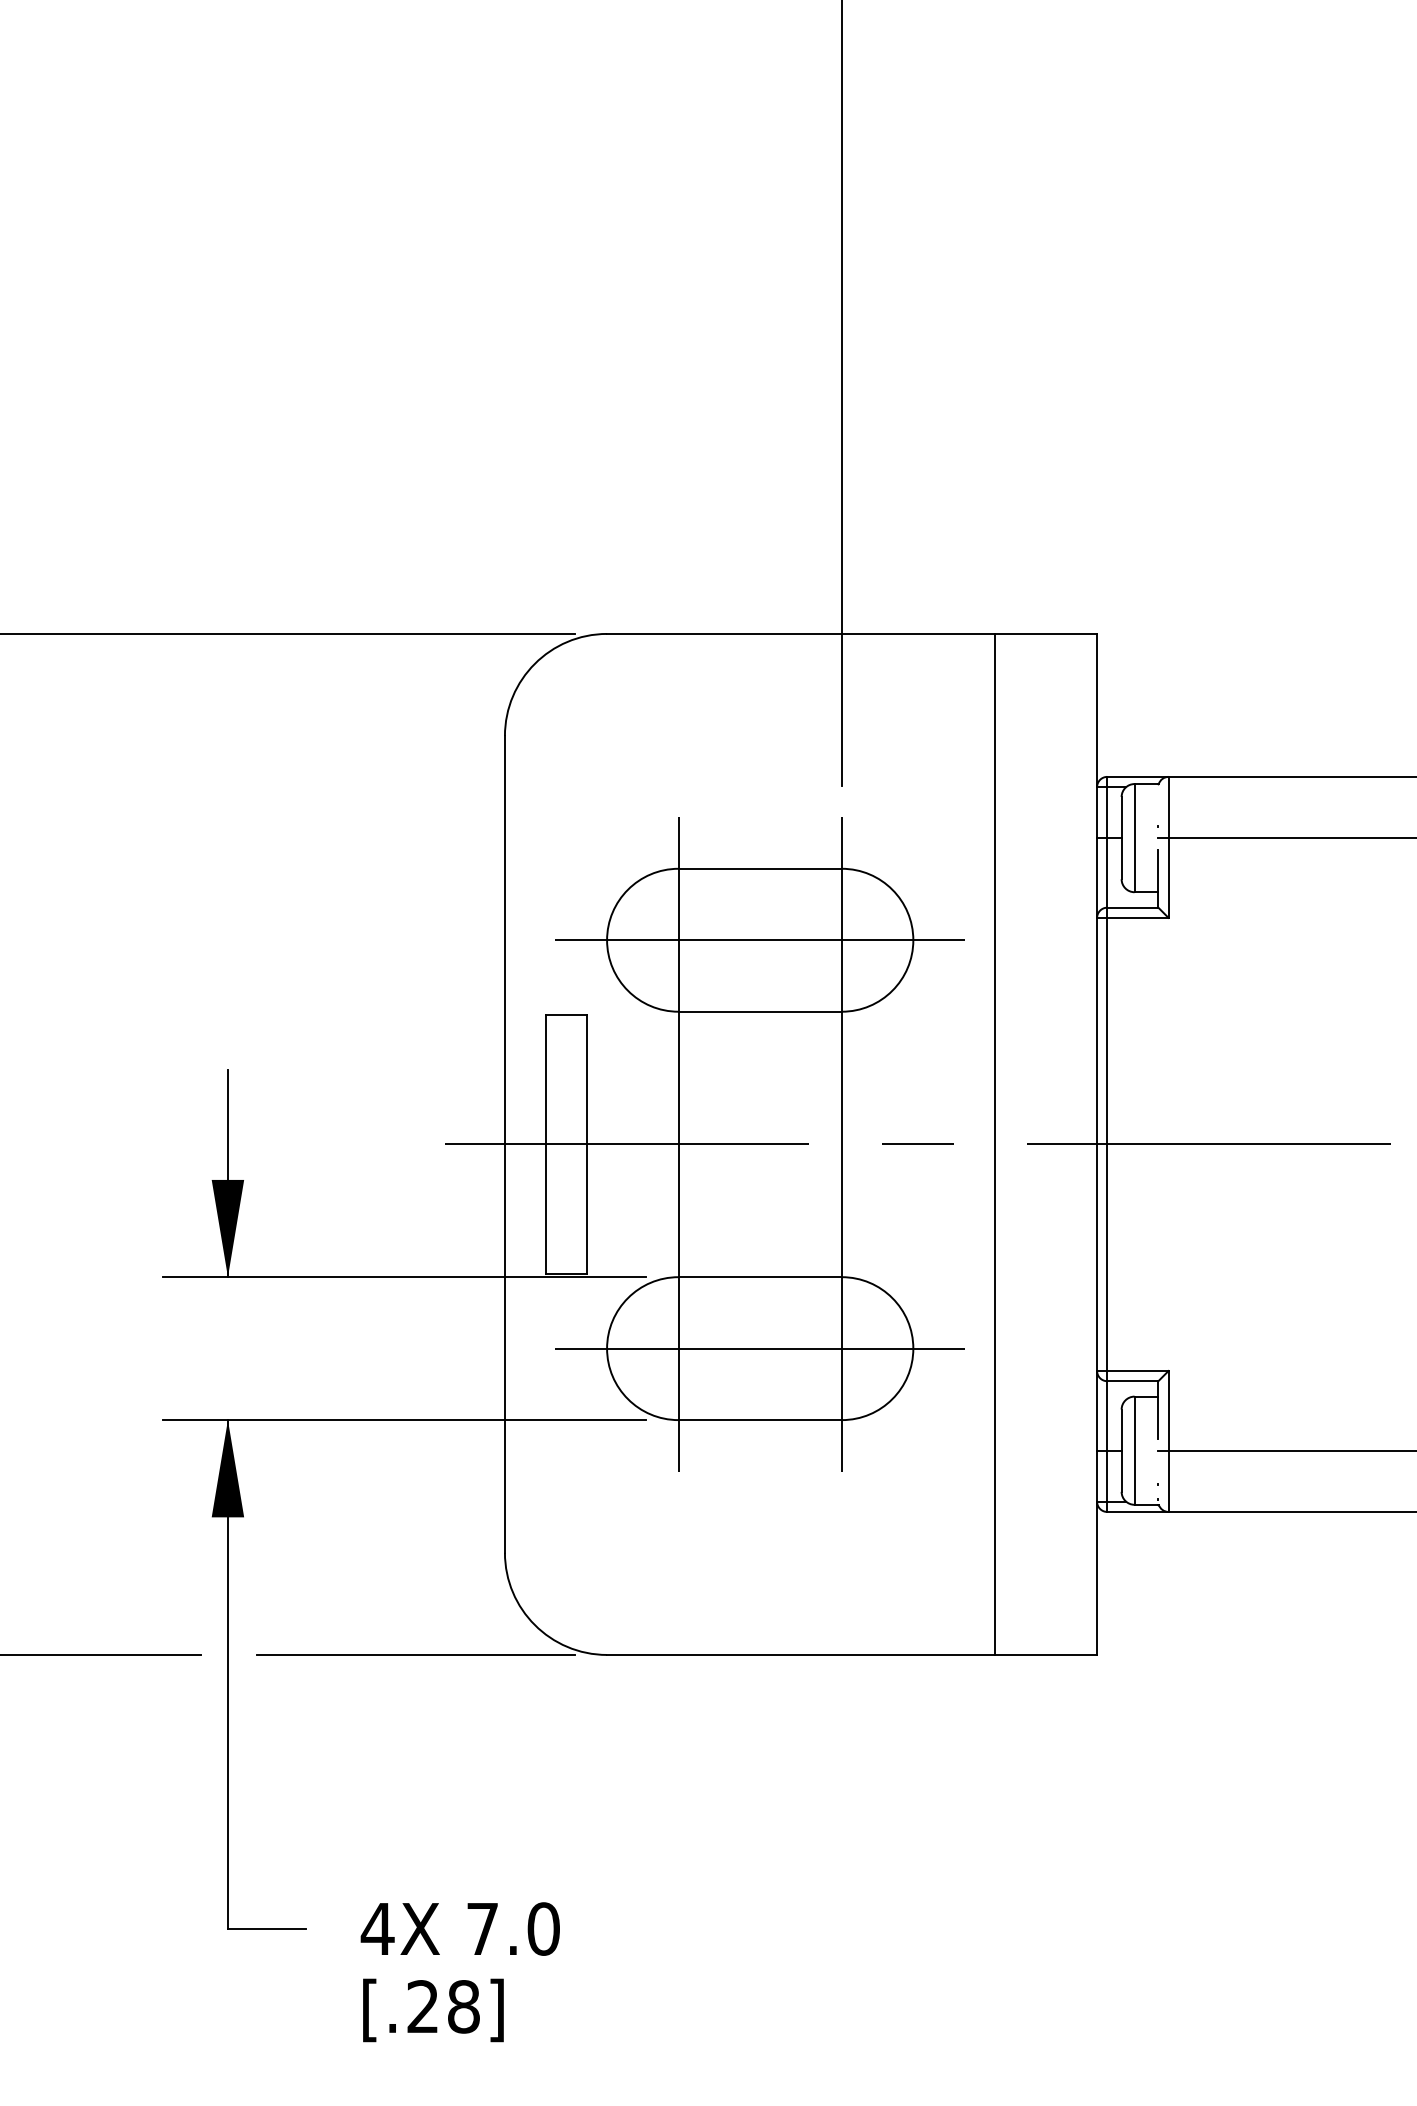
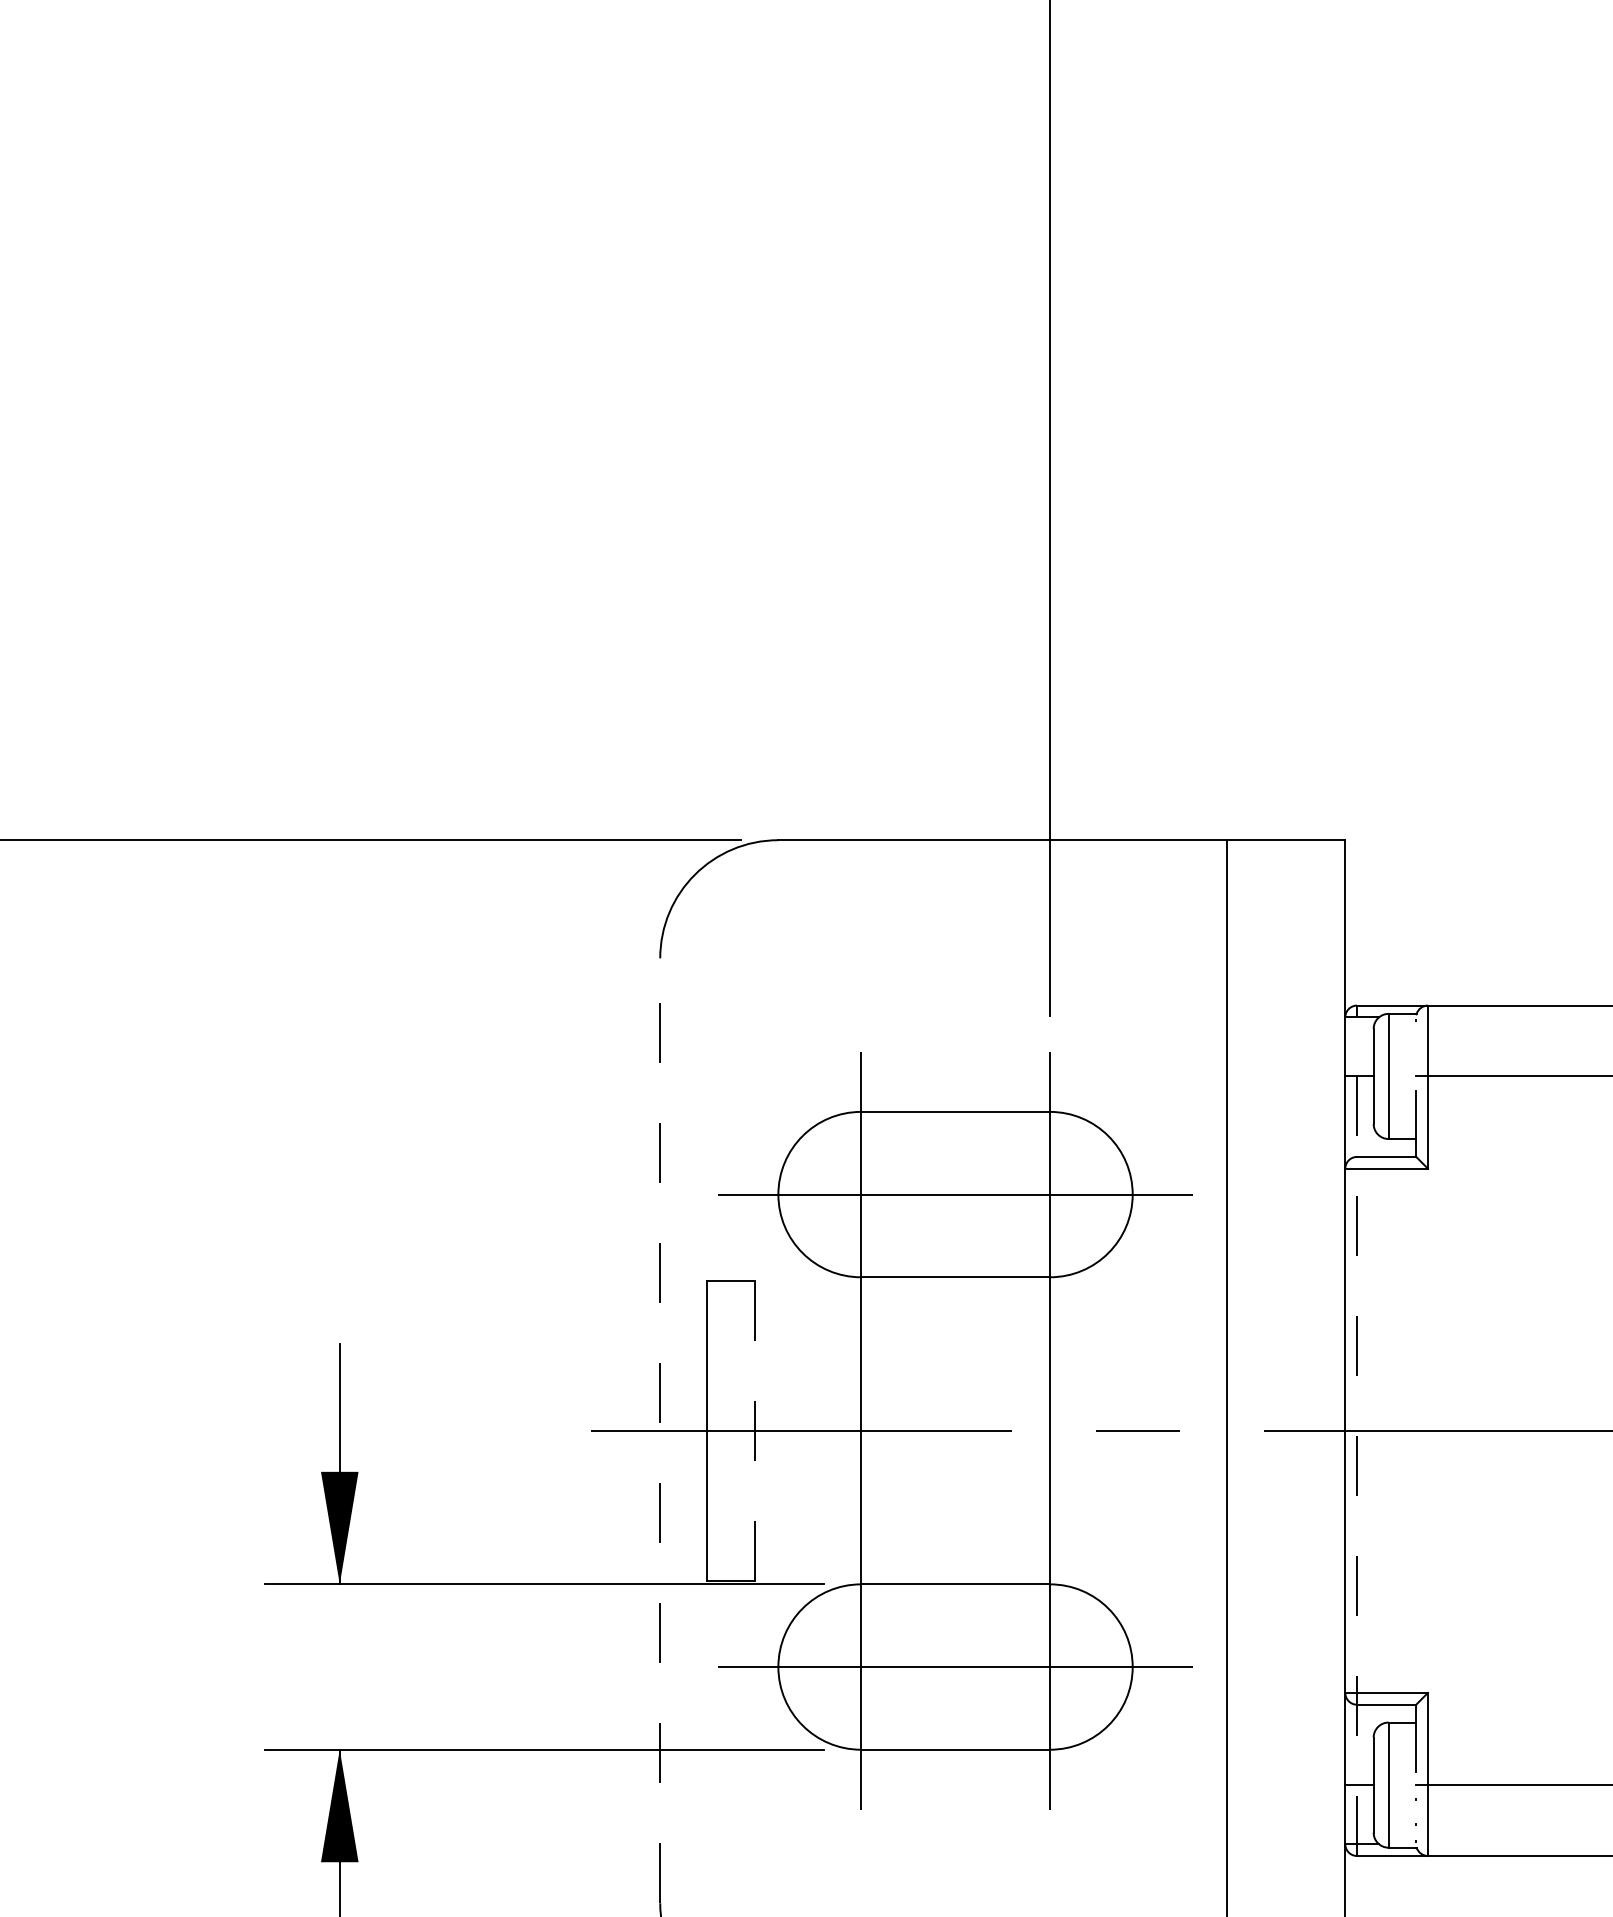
line: (504, 1143) -> (659, 1429), solid -> dashed
line: (586, 1144) -> (754, 1430), solid -> dashed
line: (1107, 1144) -> (1357, 1430), solid -> dashed

